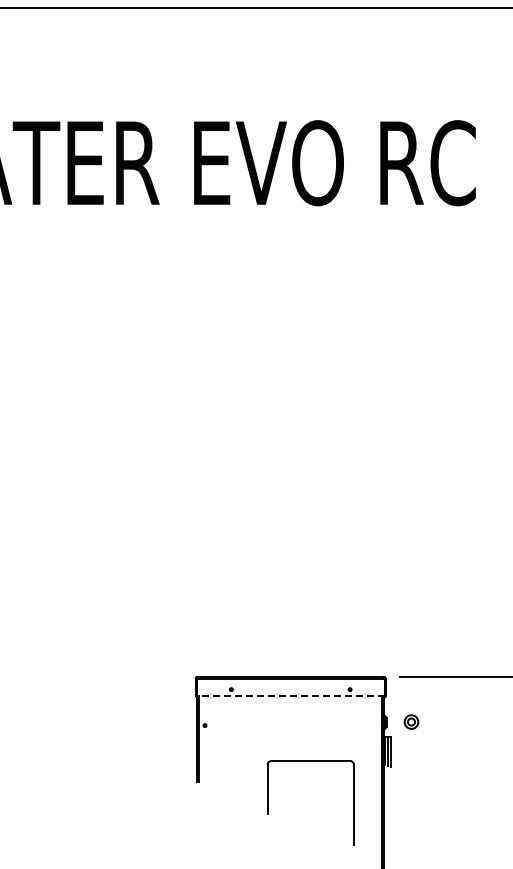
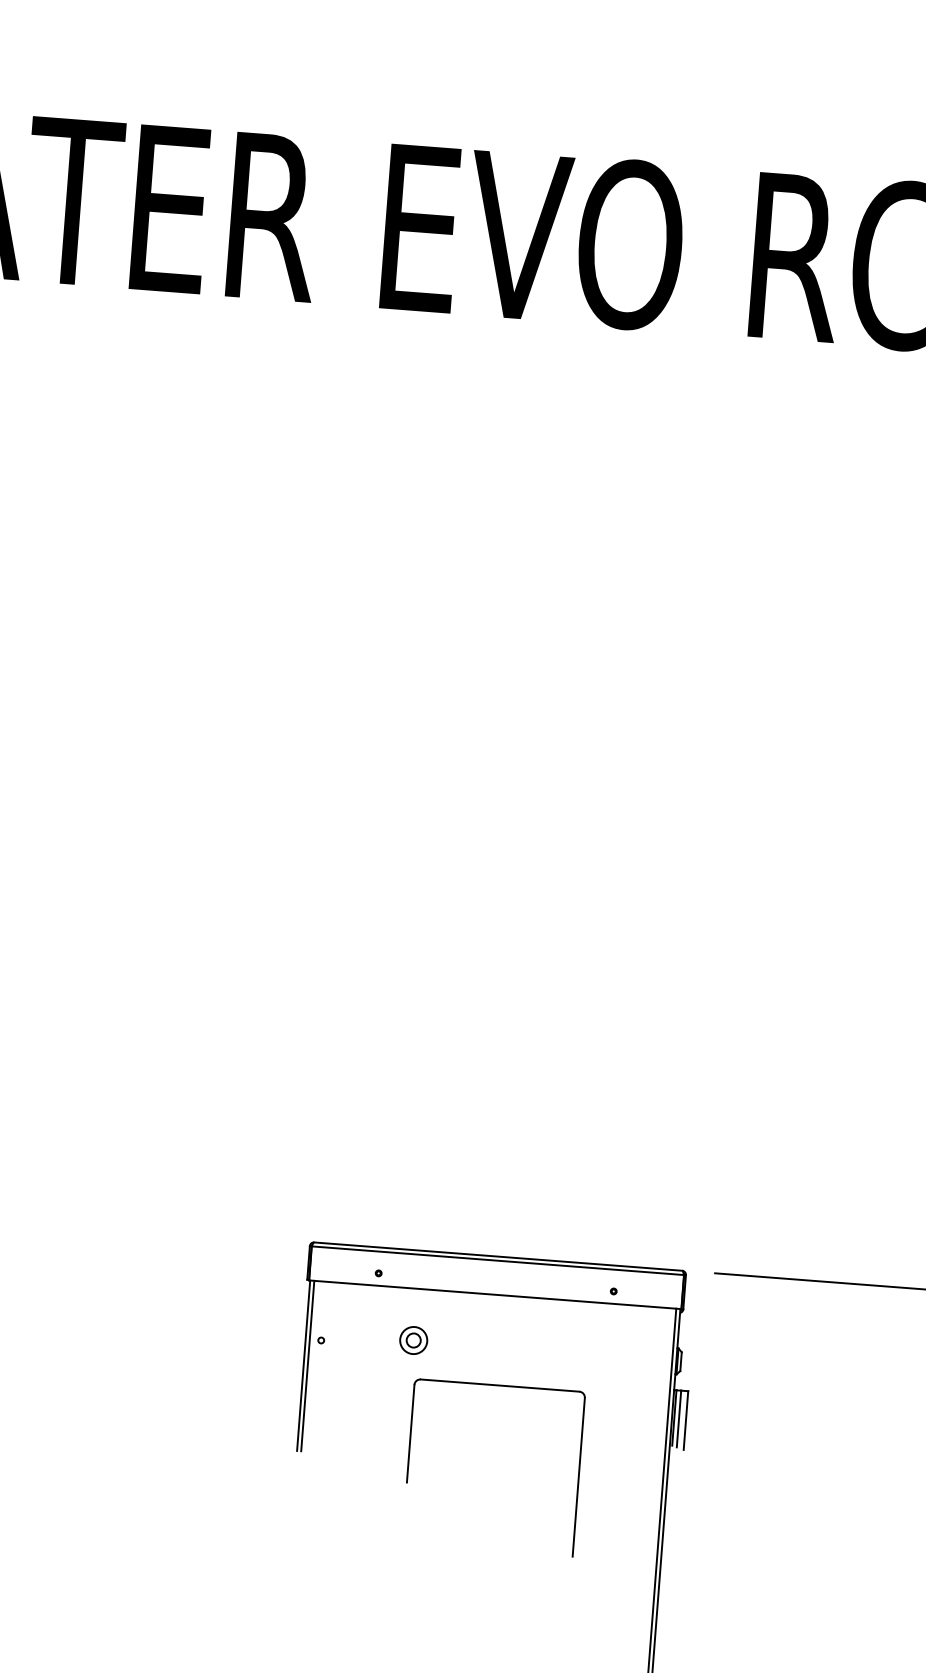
line: (290, 695) -> (494, 1293), dashed -> solid
part: (411, 721) -> (413, 1339), moved
part: (310, 761) -> (499, 1385), moved

